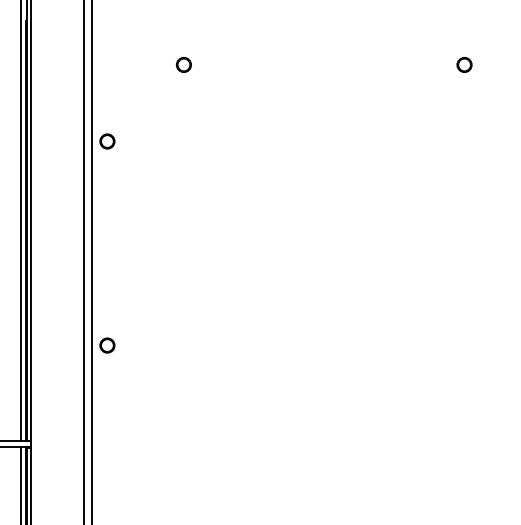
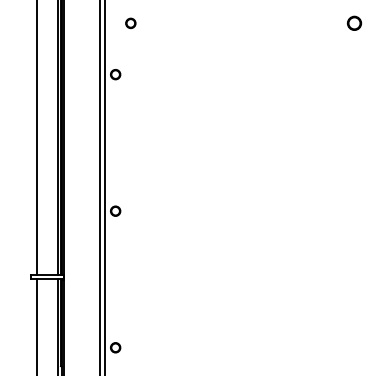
part: (183, 65) -> (130, 23), moved
part: (464, 65) -> (354, 23), size x1.4

